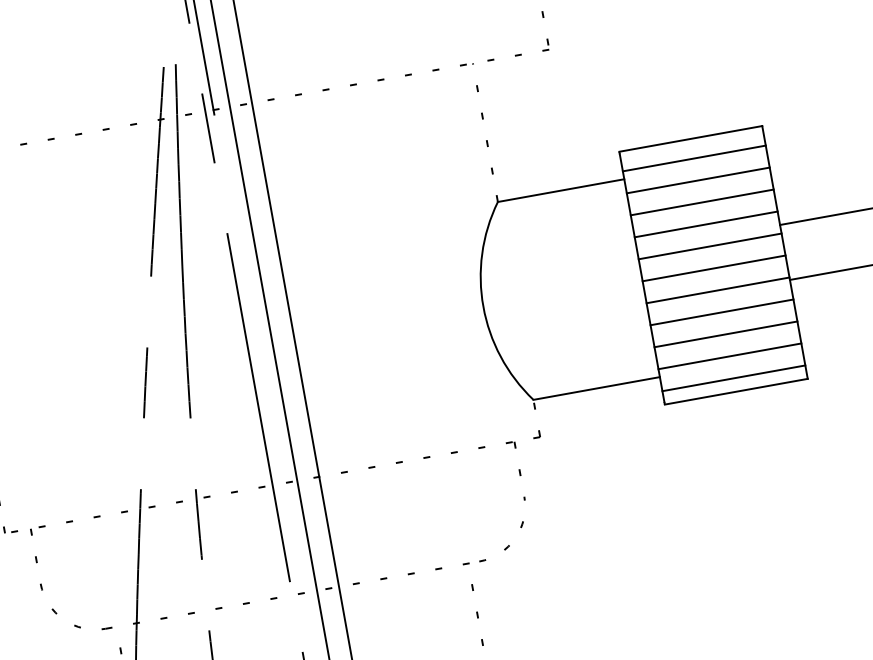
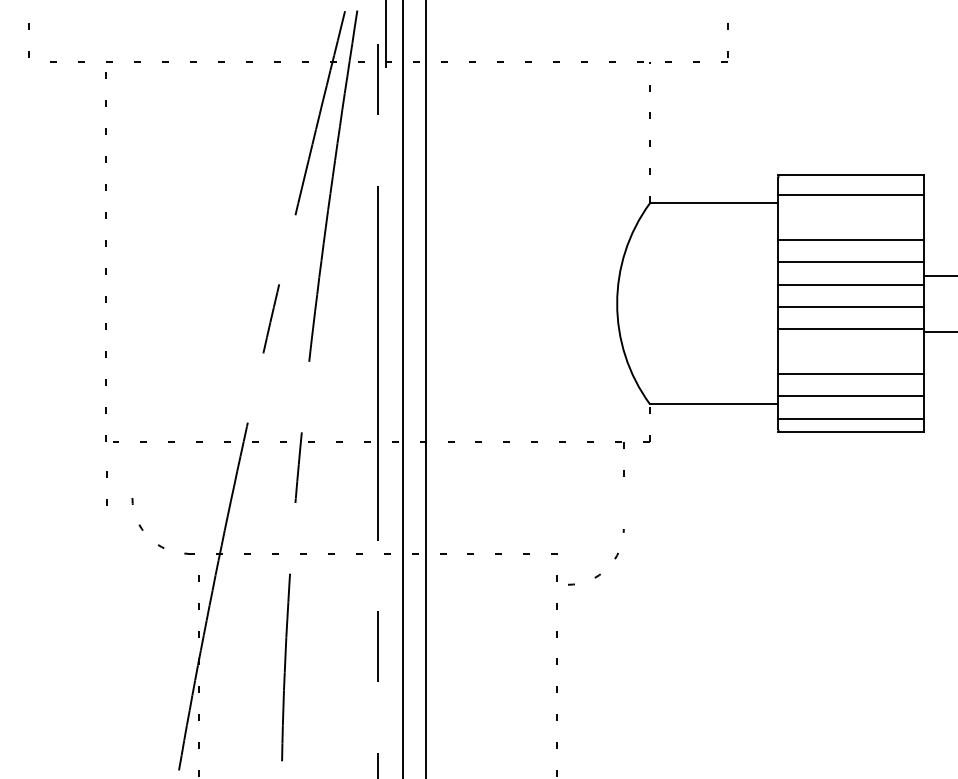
line: (697, 180) -> (850, 217), removed
line: (721, 312) -> (850, 351), removed
line: (31, 535) -> (106, 477), moved
arc: (508, 544) -> (599, 573), moved

